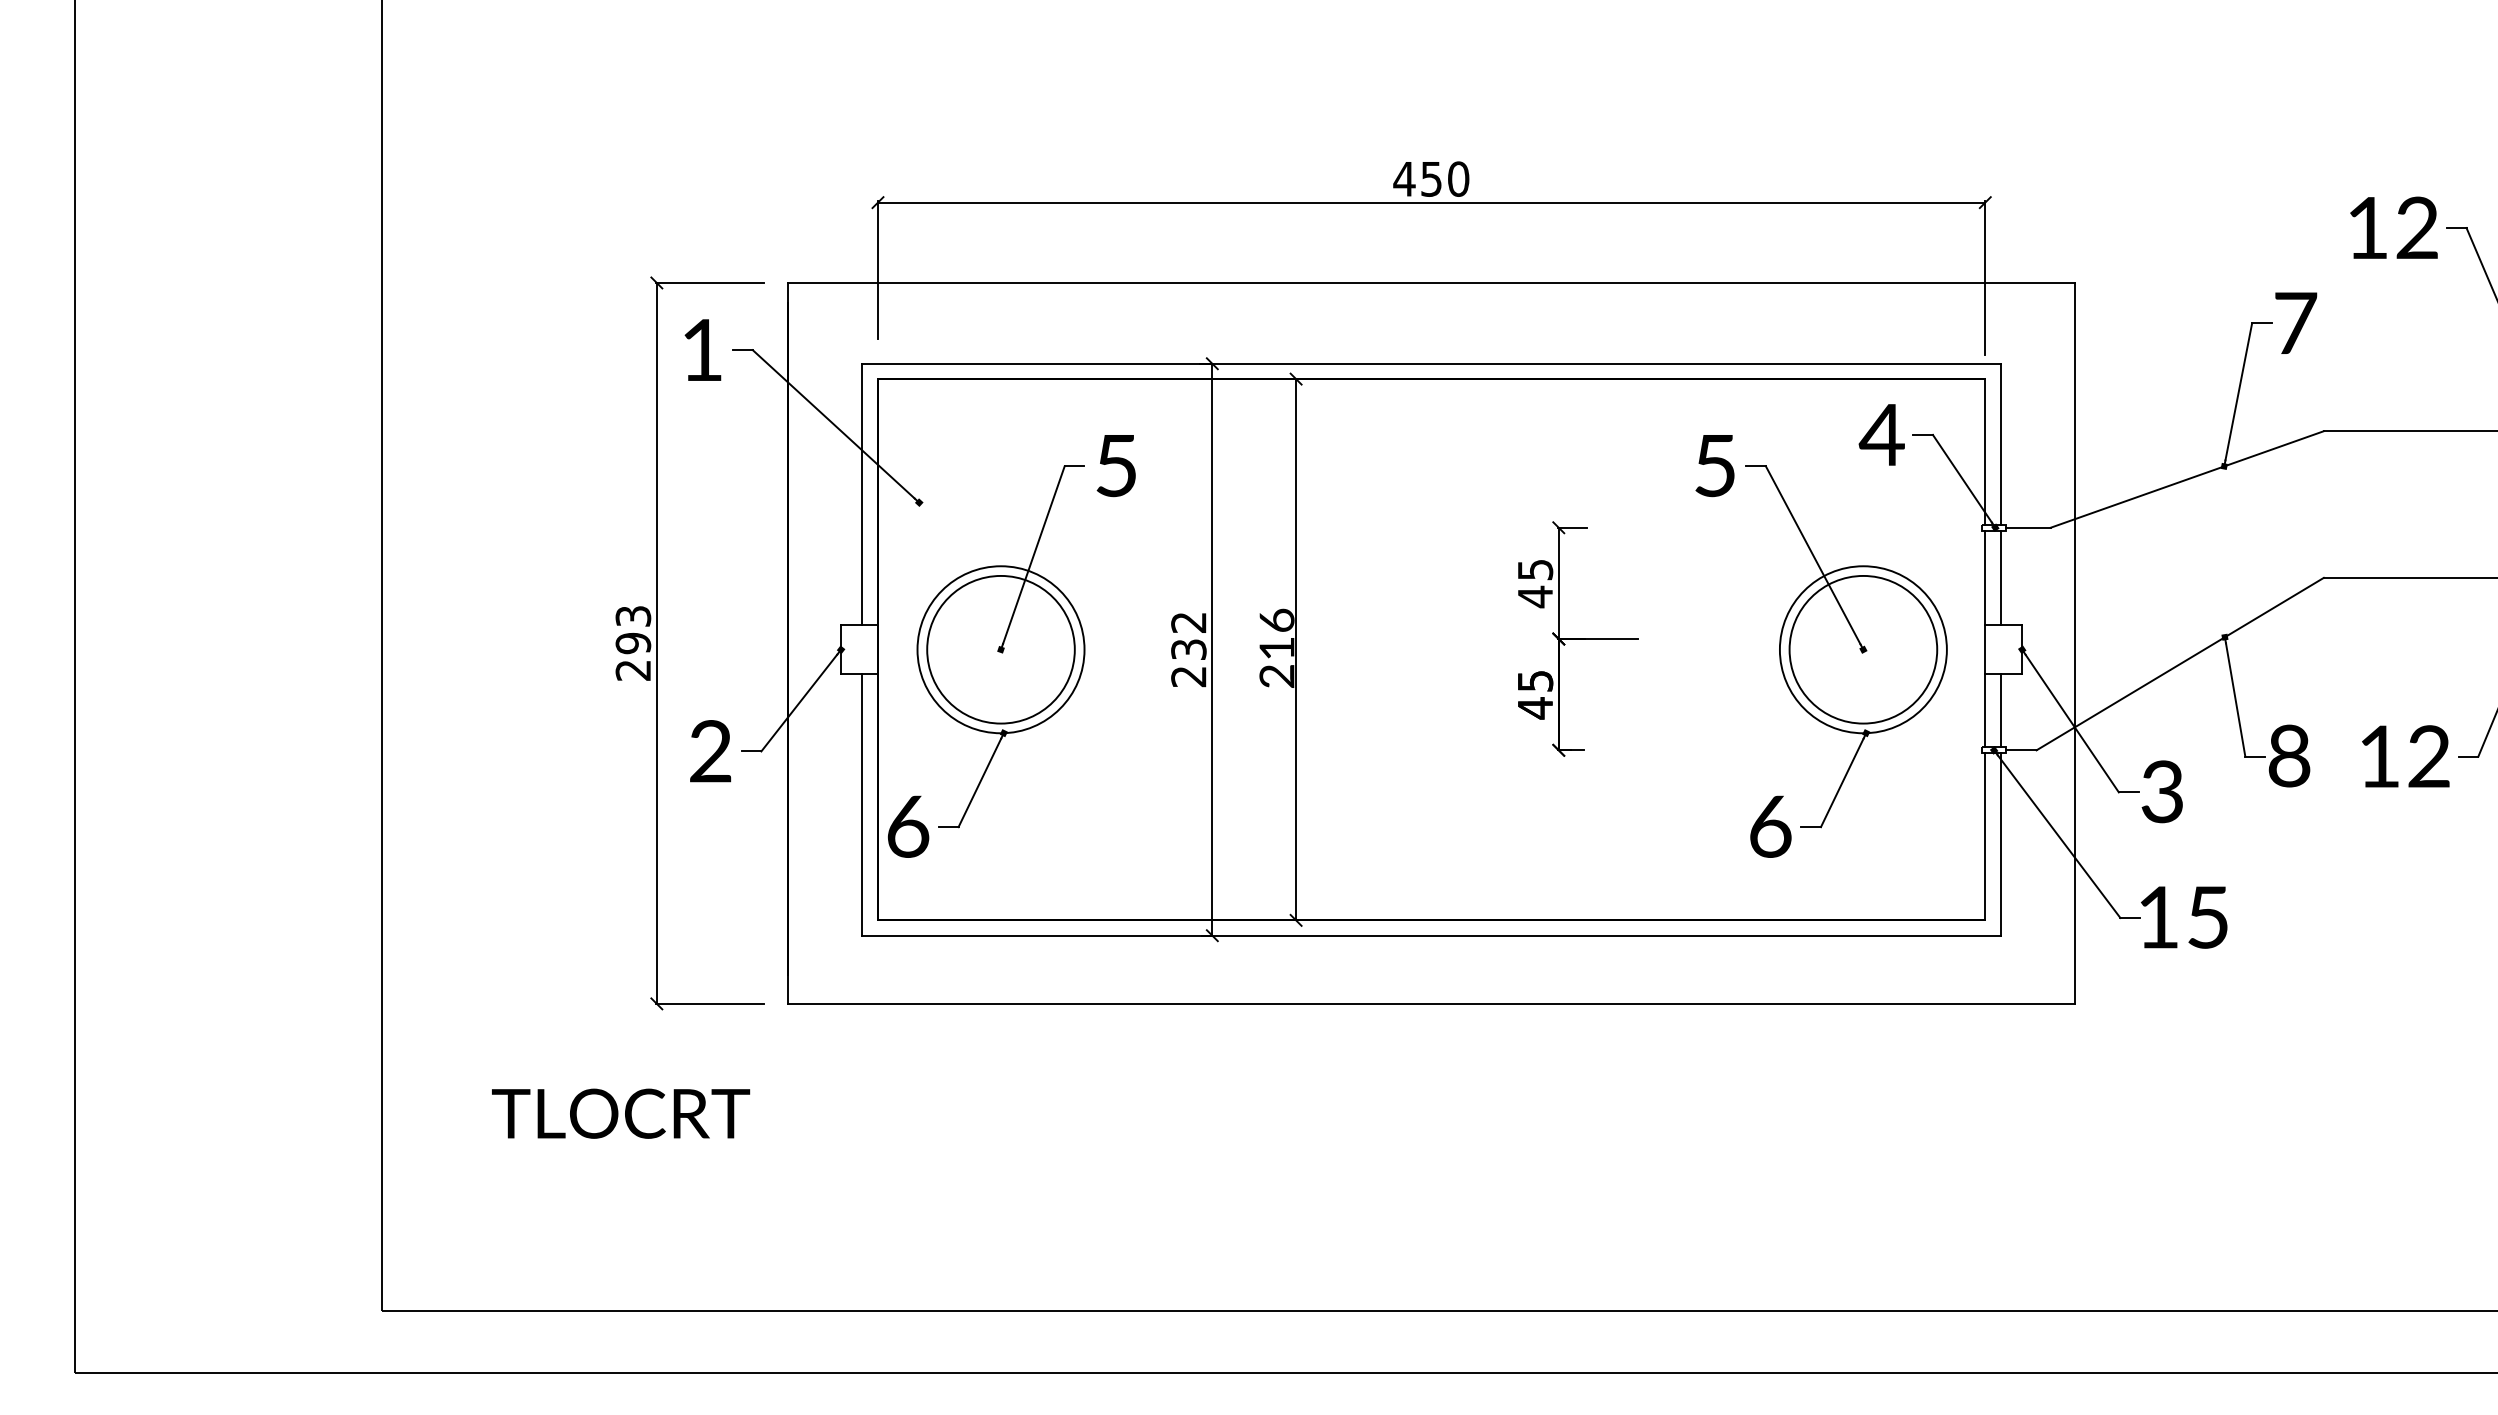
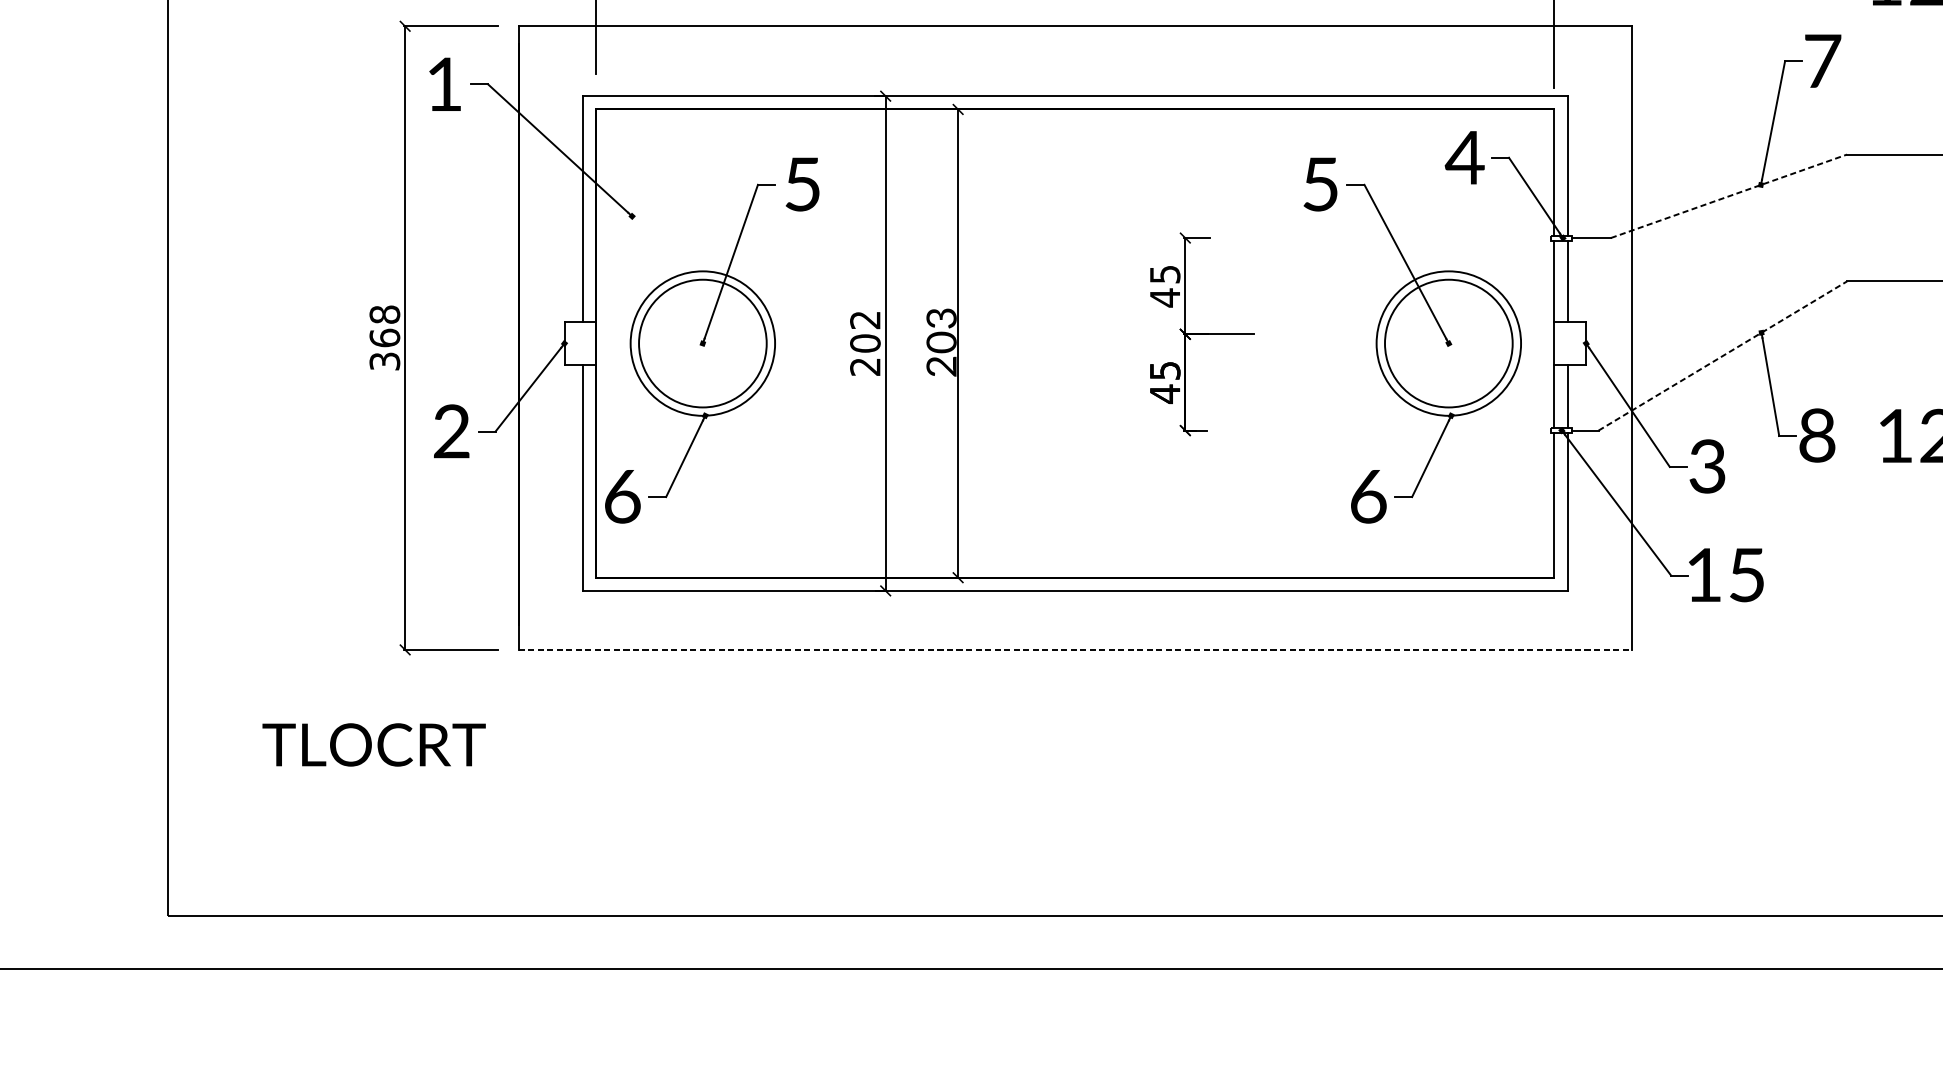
line: (2187, 479) -> (1729, 196), solid -> dashed
text: (1276, 634) -> (941, 330), 216 -> 203
text: (633, 642) -> (384, 337), 293 -> 368
text: (1188, 649) -> (865, 343), 232 -> 202
line: (2180, 664) -> (1723, 356), solid -> dashed
line: (1432, 1003) -> (1076, 649), solid -> dashed

